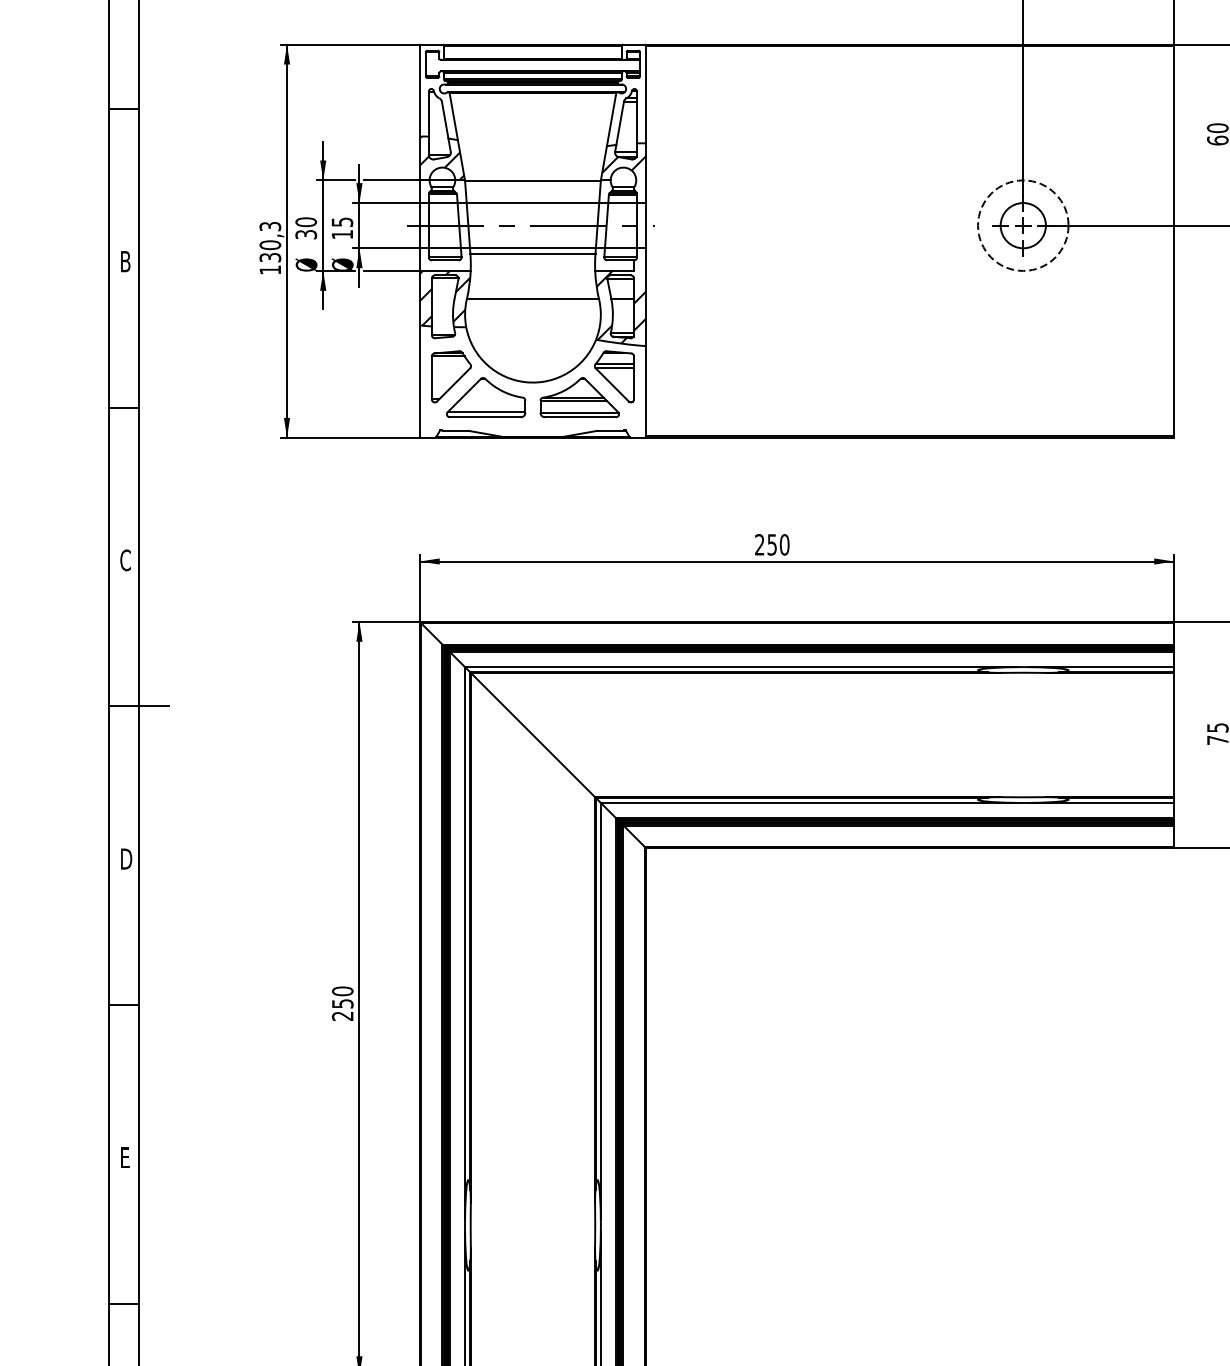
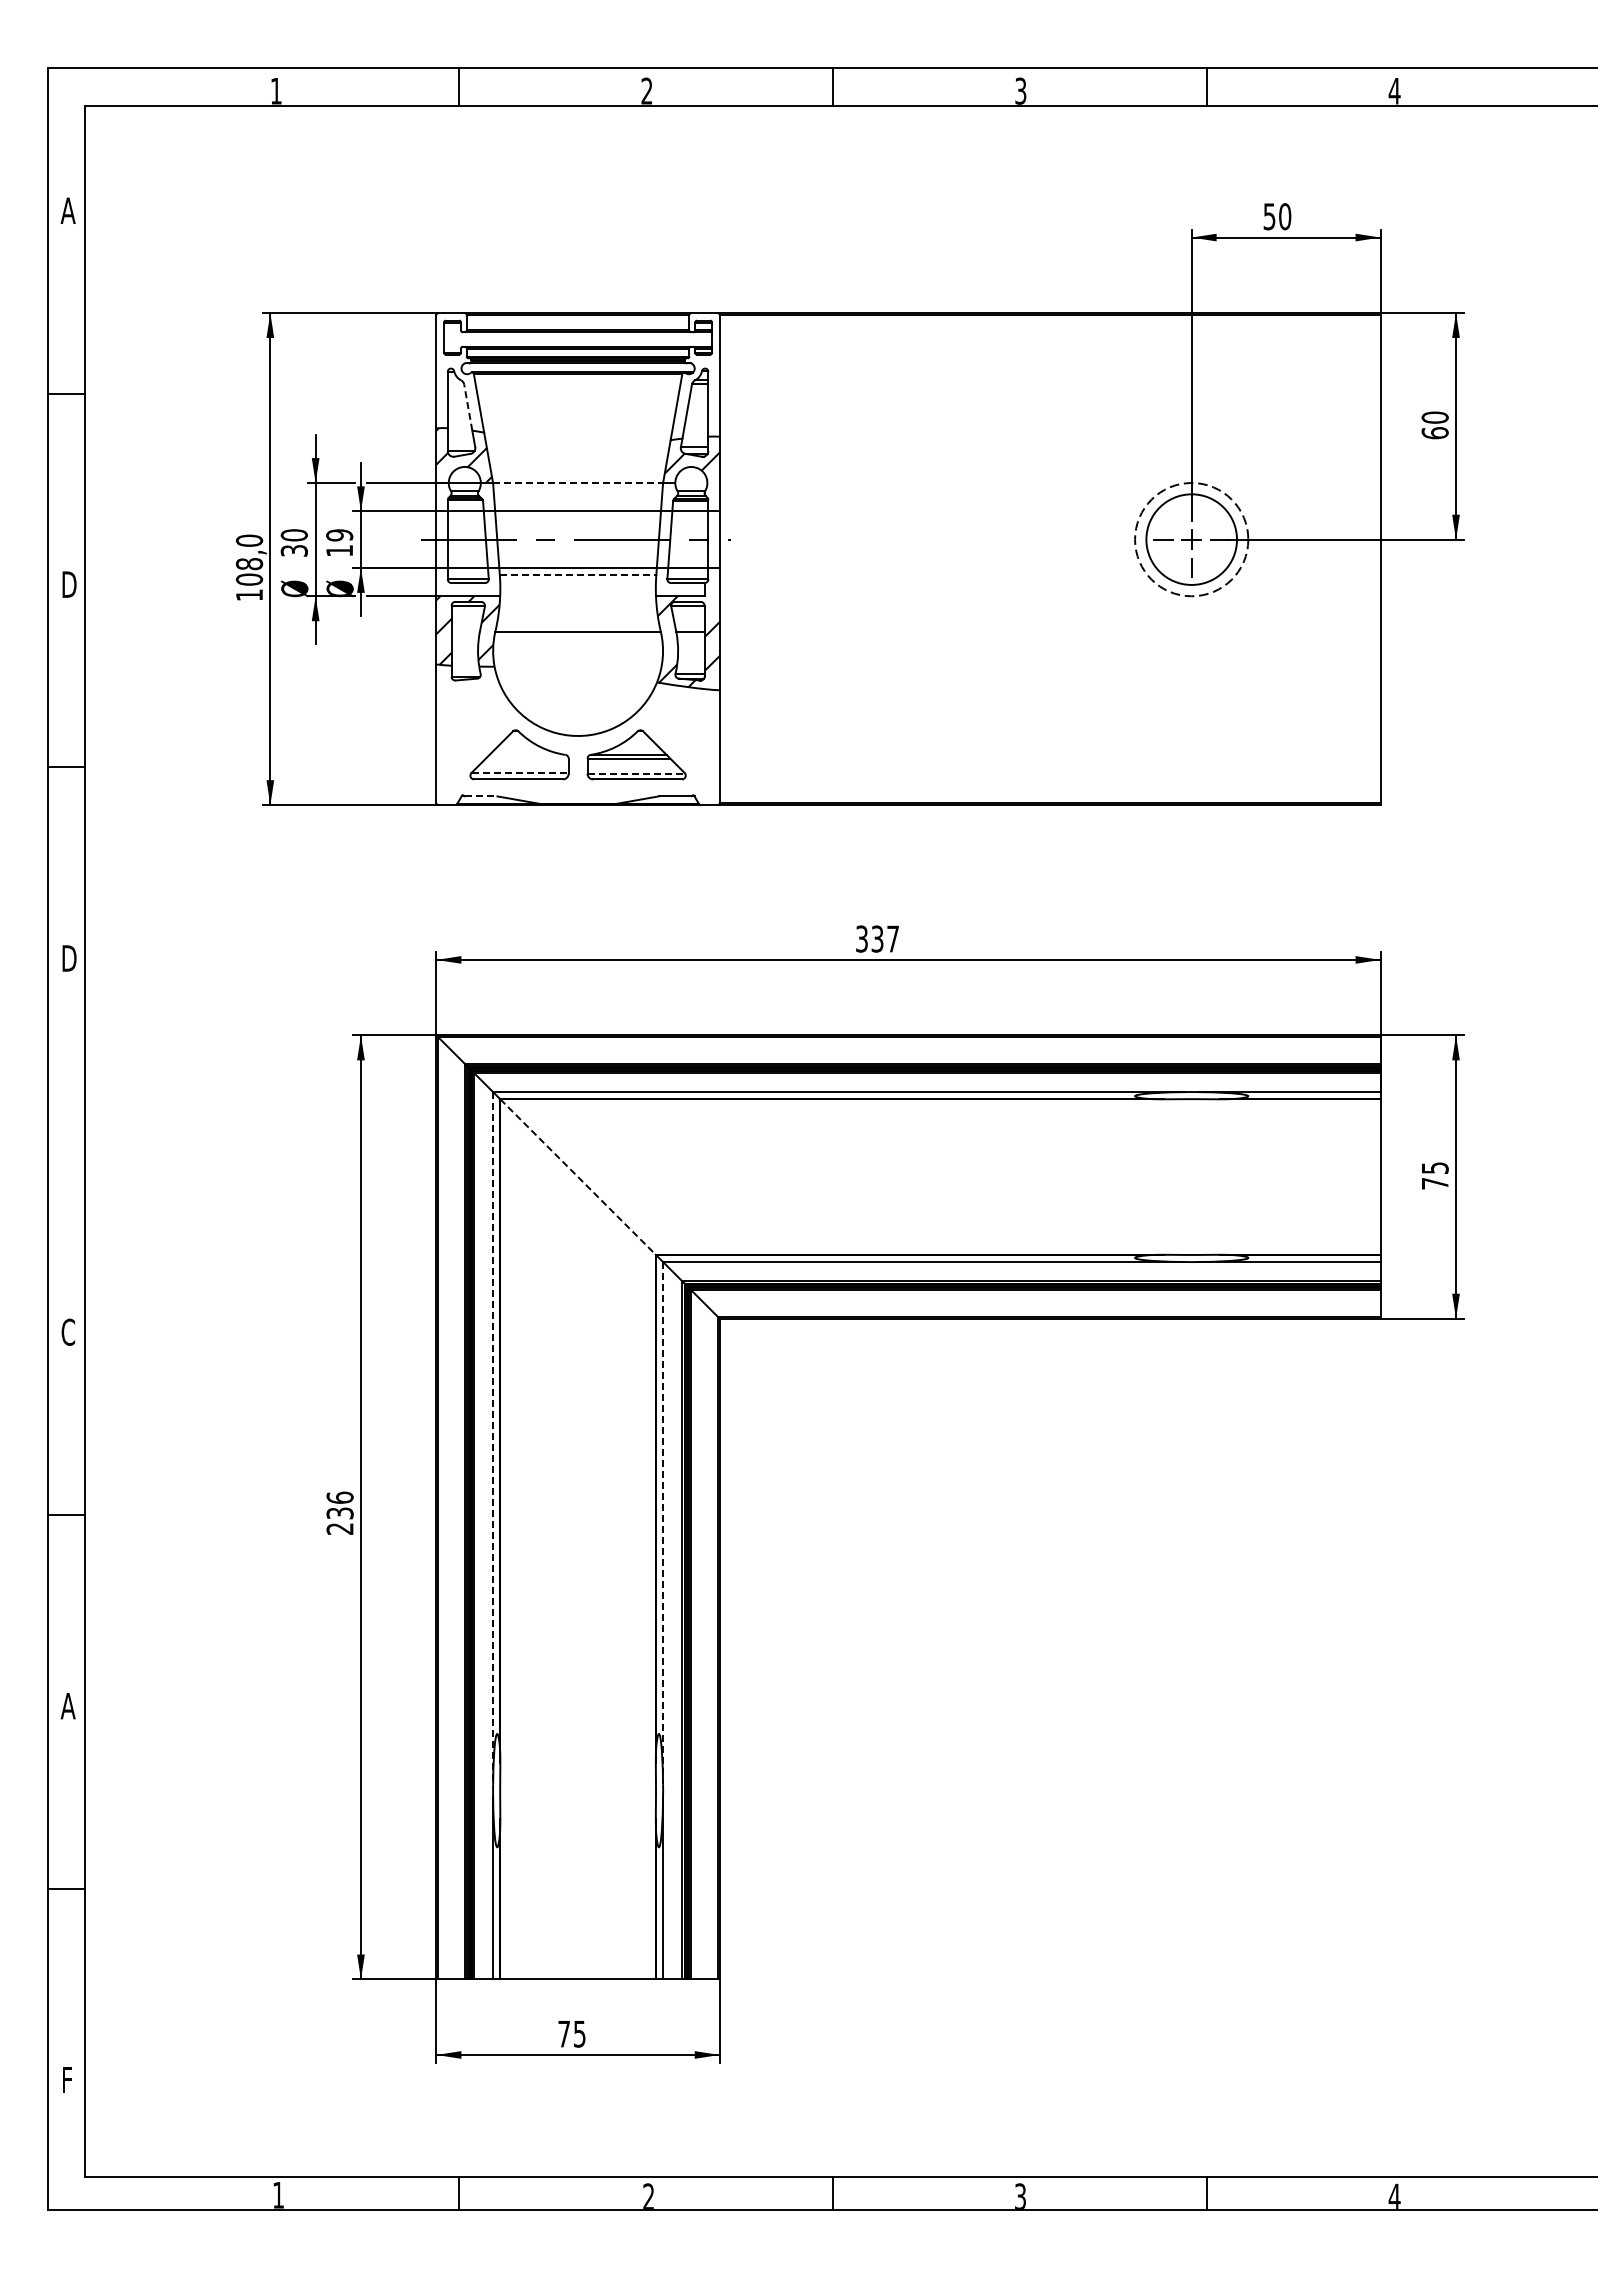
line: (445, 120) -> (468, 407), solid -> dashed
line: (533, 180) -> (578, 483), solid -> dashed
text: (342, 222) -> (339, 535), 15 -> 19
circle: (1023, 225) -> (1191, 539), size x1.6
text: (270, 241) -> (249, 559), 130,3 -> 108,0
line: (533, 253) -> (578, 574), solid -> dashed
text: (127, 261) -> (70, 584), B -> D
part: (450, 376) -> (475, 728), removed
part: (613, 376) -> (679, 728), removed
line: (486, 411) -> (520, 772), solid -> dashed
line: (579, 412) -> (636, 773), solid -> dashed
line: (455, 430) -> (481, 796), solid -> dashed
text: (772, 544) -> (877, 938), 250 -> 337
text: (125, 560) -> (68, 958), C -> D
line: (138, 706) -> (84, 1141), removed
line: (533, 735) -> (578, 1177), solid -> dashed
text: (125, 858) -> (68, 1331), D -> C
line: (465, 943) -> (493, 1438), solid -> dashed
text: (342, 996) -> (339, 1504), 250 -> 236
line: (601, 1011) -> (663, 1523), solid -> dashed
text: (124, 1158) -> (67, 1706), E -> A

